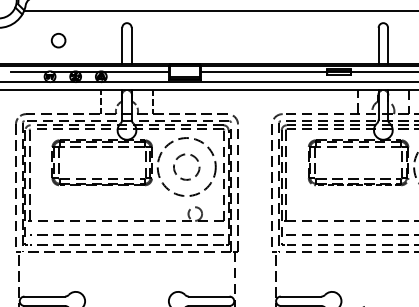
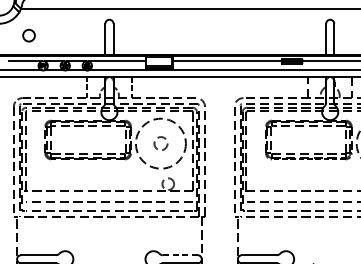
circle: (58, 40) -> (28, 35), moved
circle: (186, 166) -> (160, 143), size x0.6
line: (208, 296) -> (179, 255), solid -> dashed

